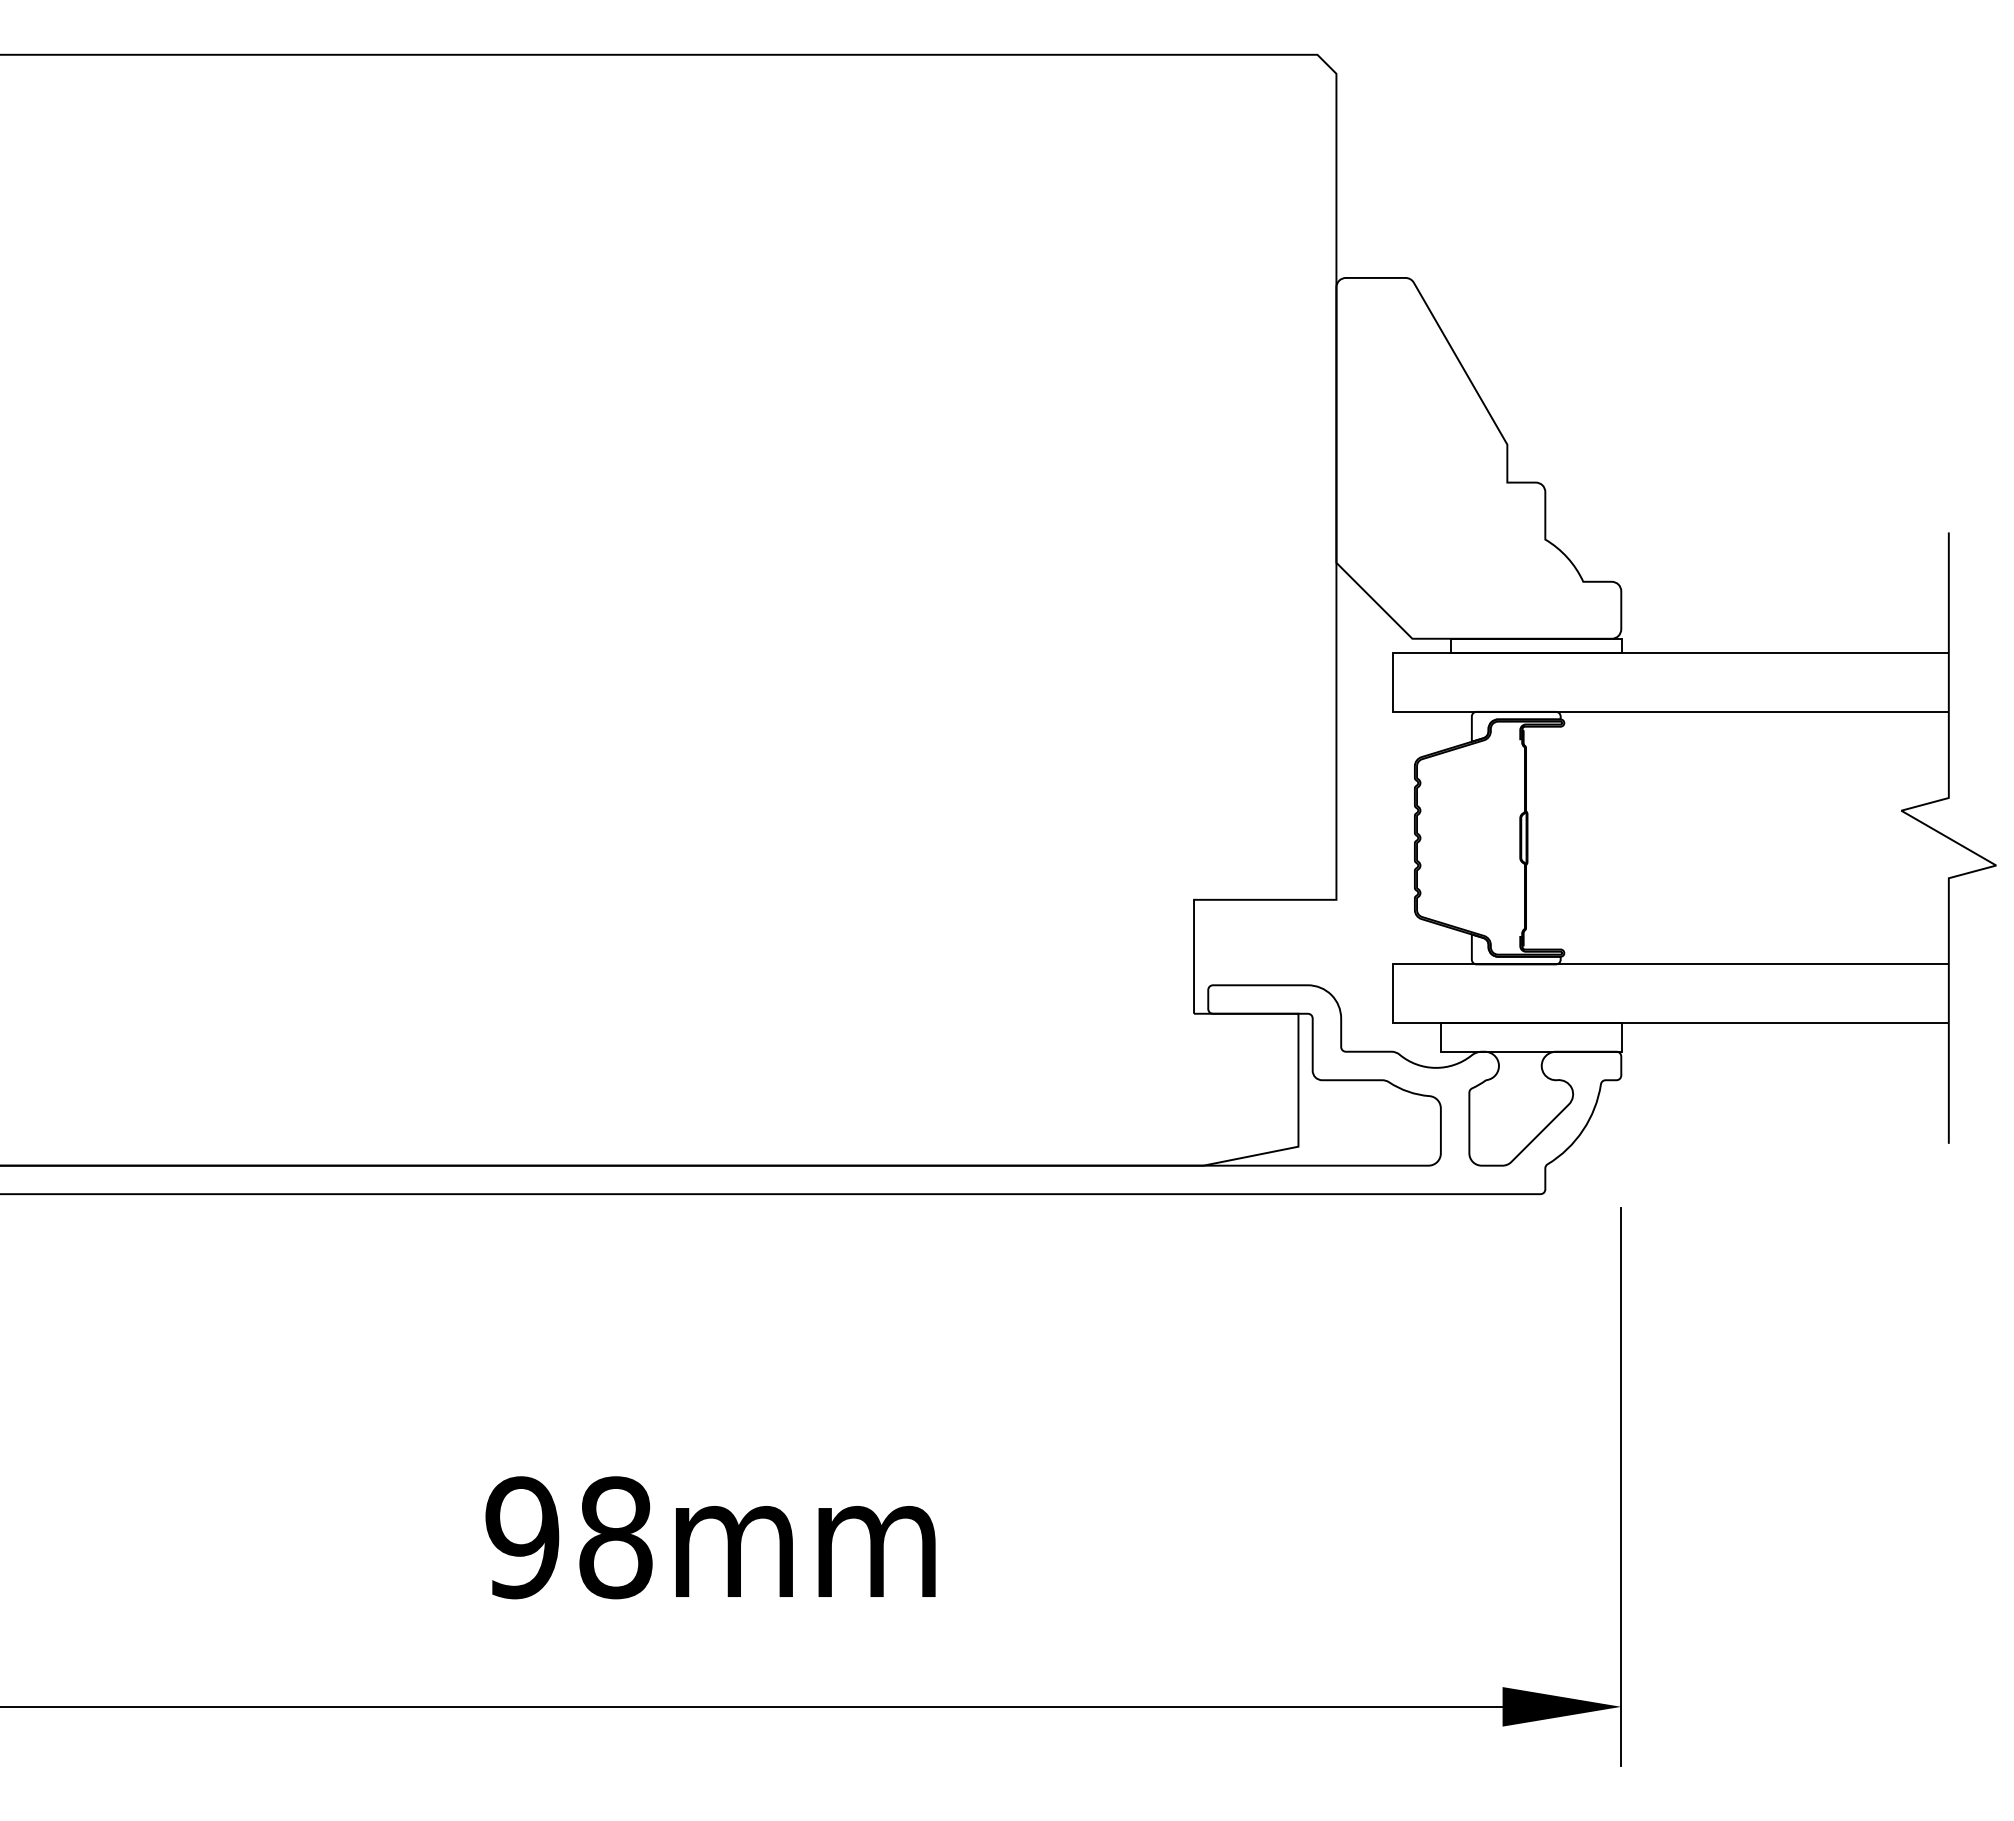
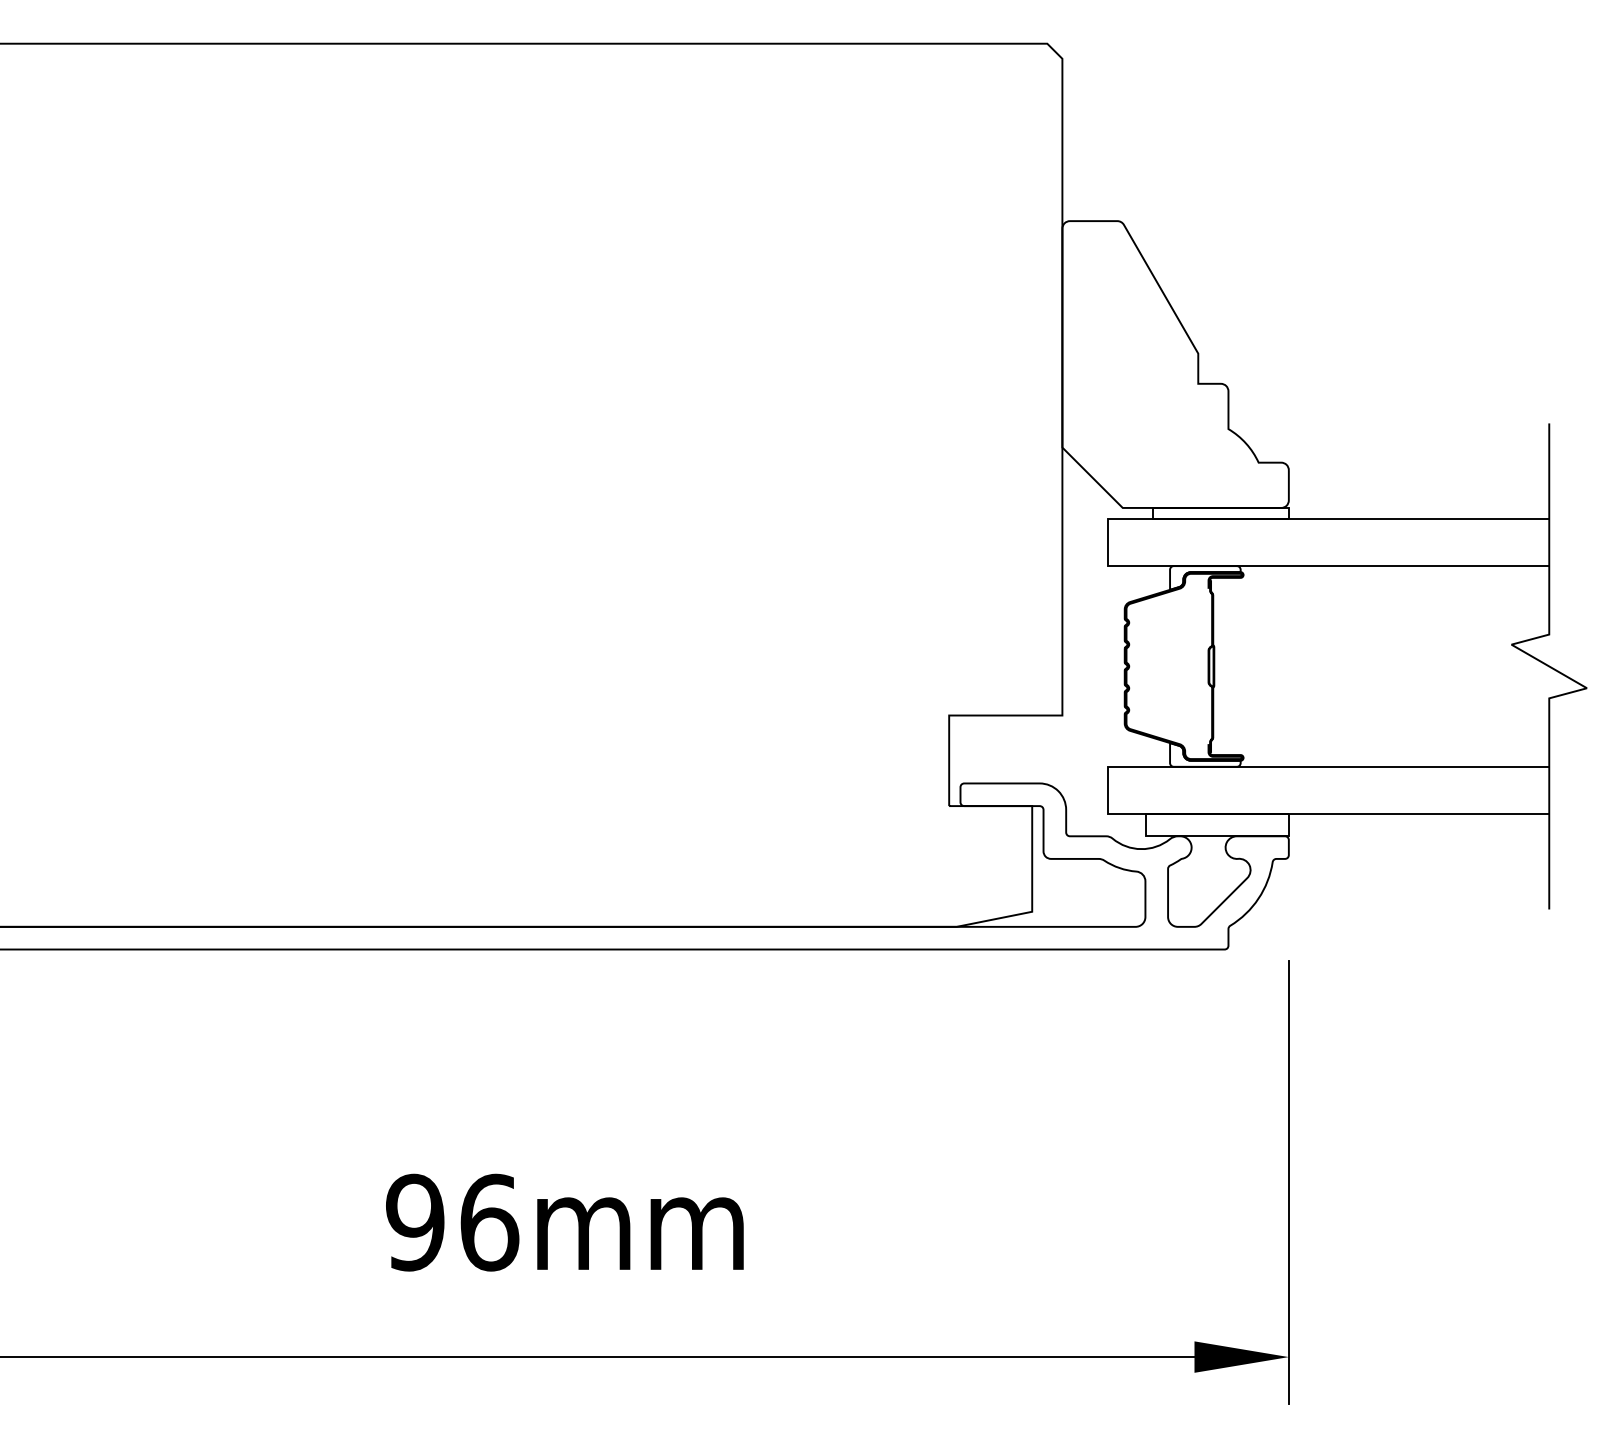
text: (616, 1537) -> (490, 1222), 98mm -> 96mm

